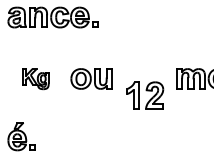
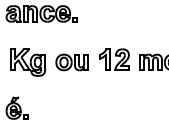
part: (35, 78) -> (28, 62), size x1.67
part: (145, 95) -> (114, 59), moved

